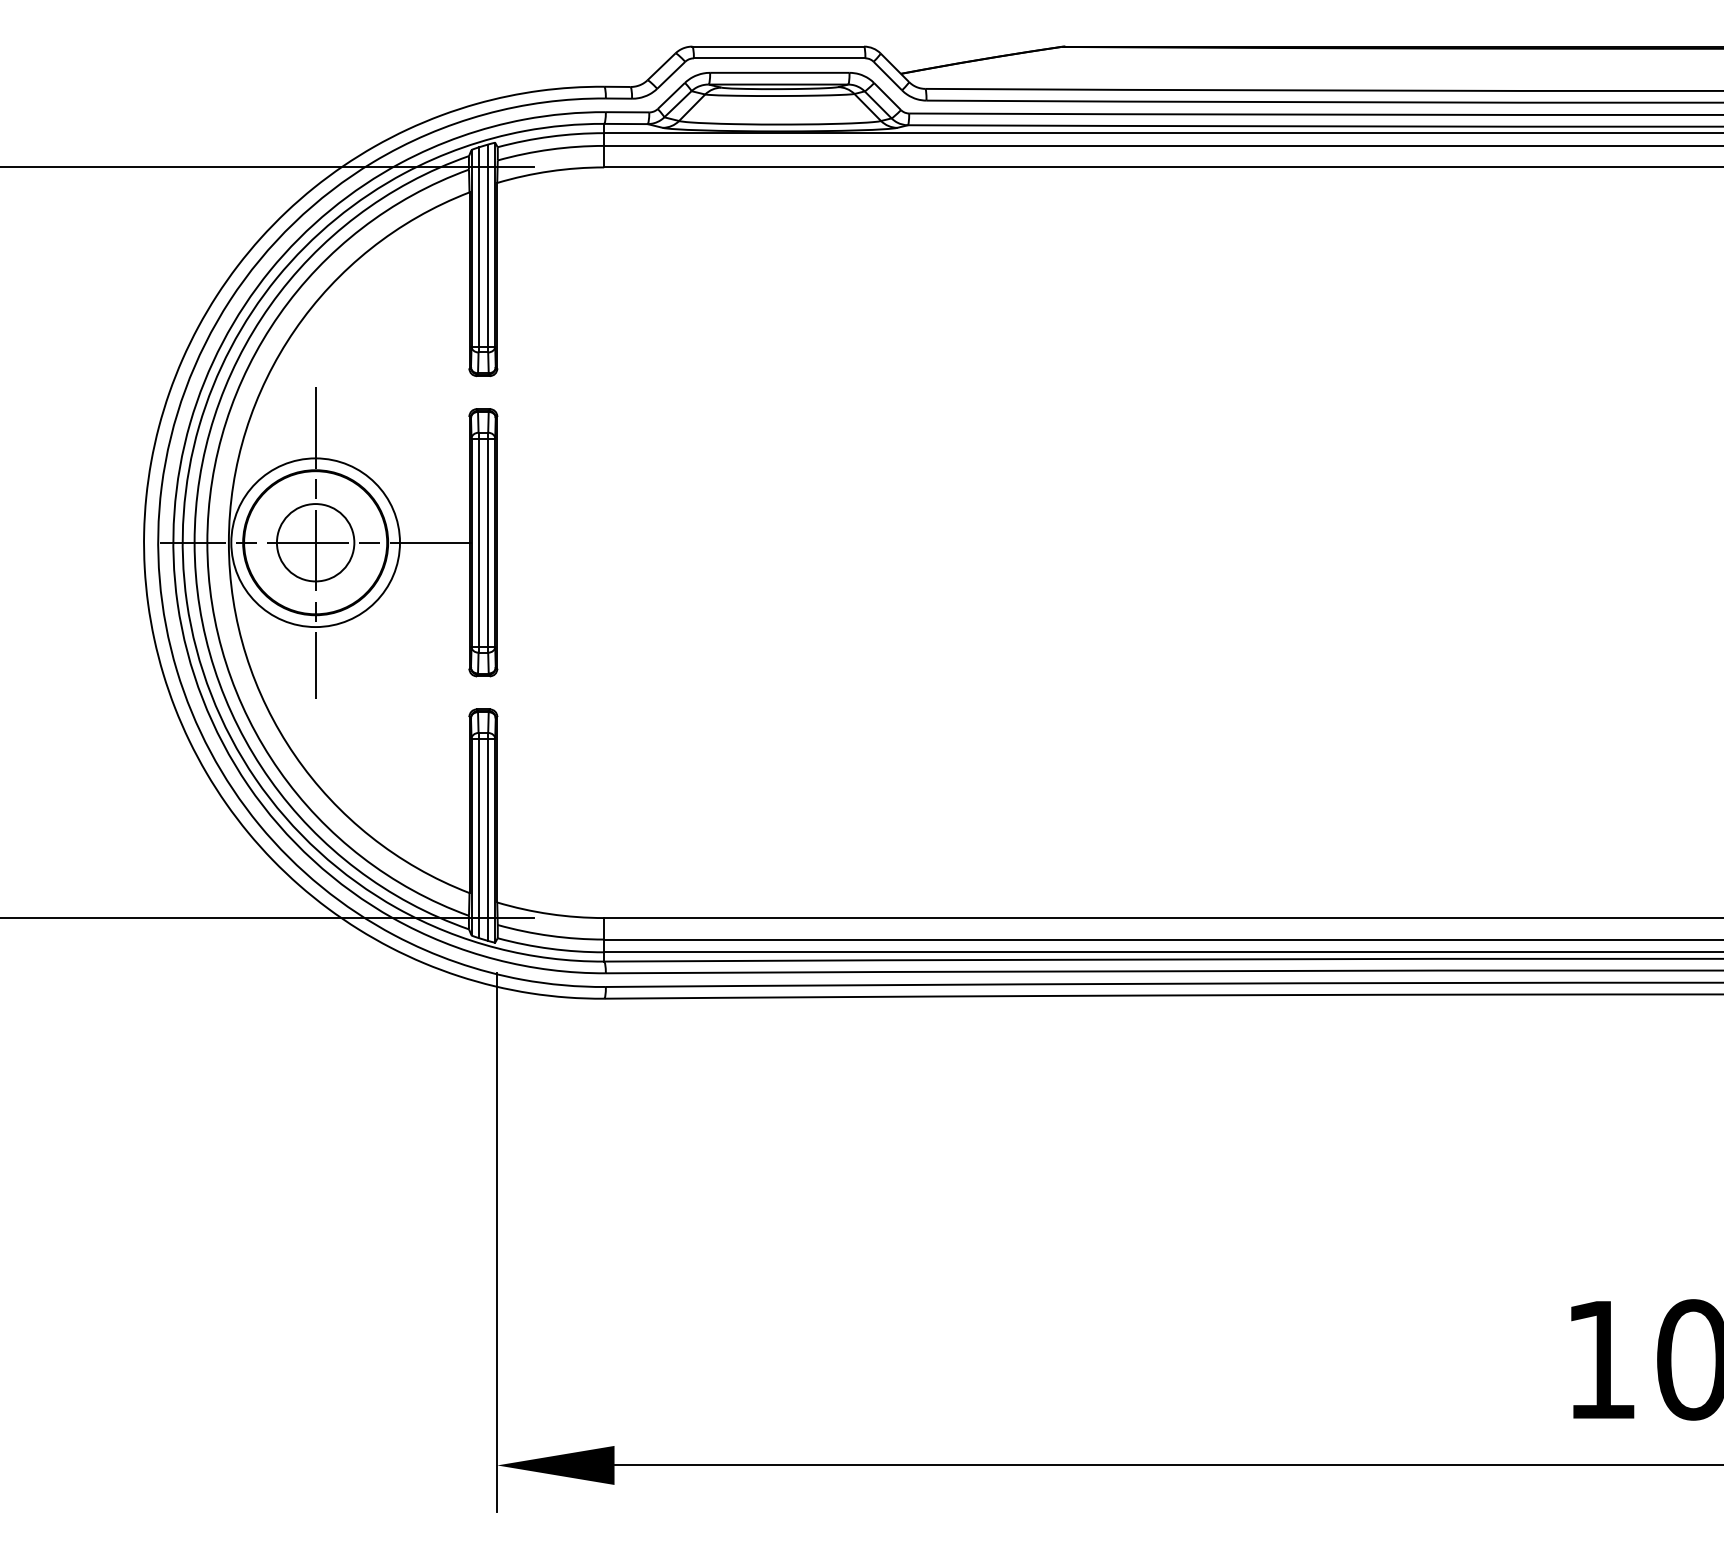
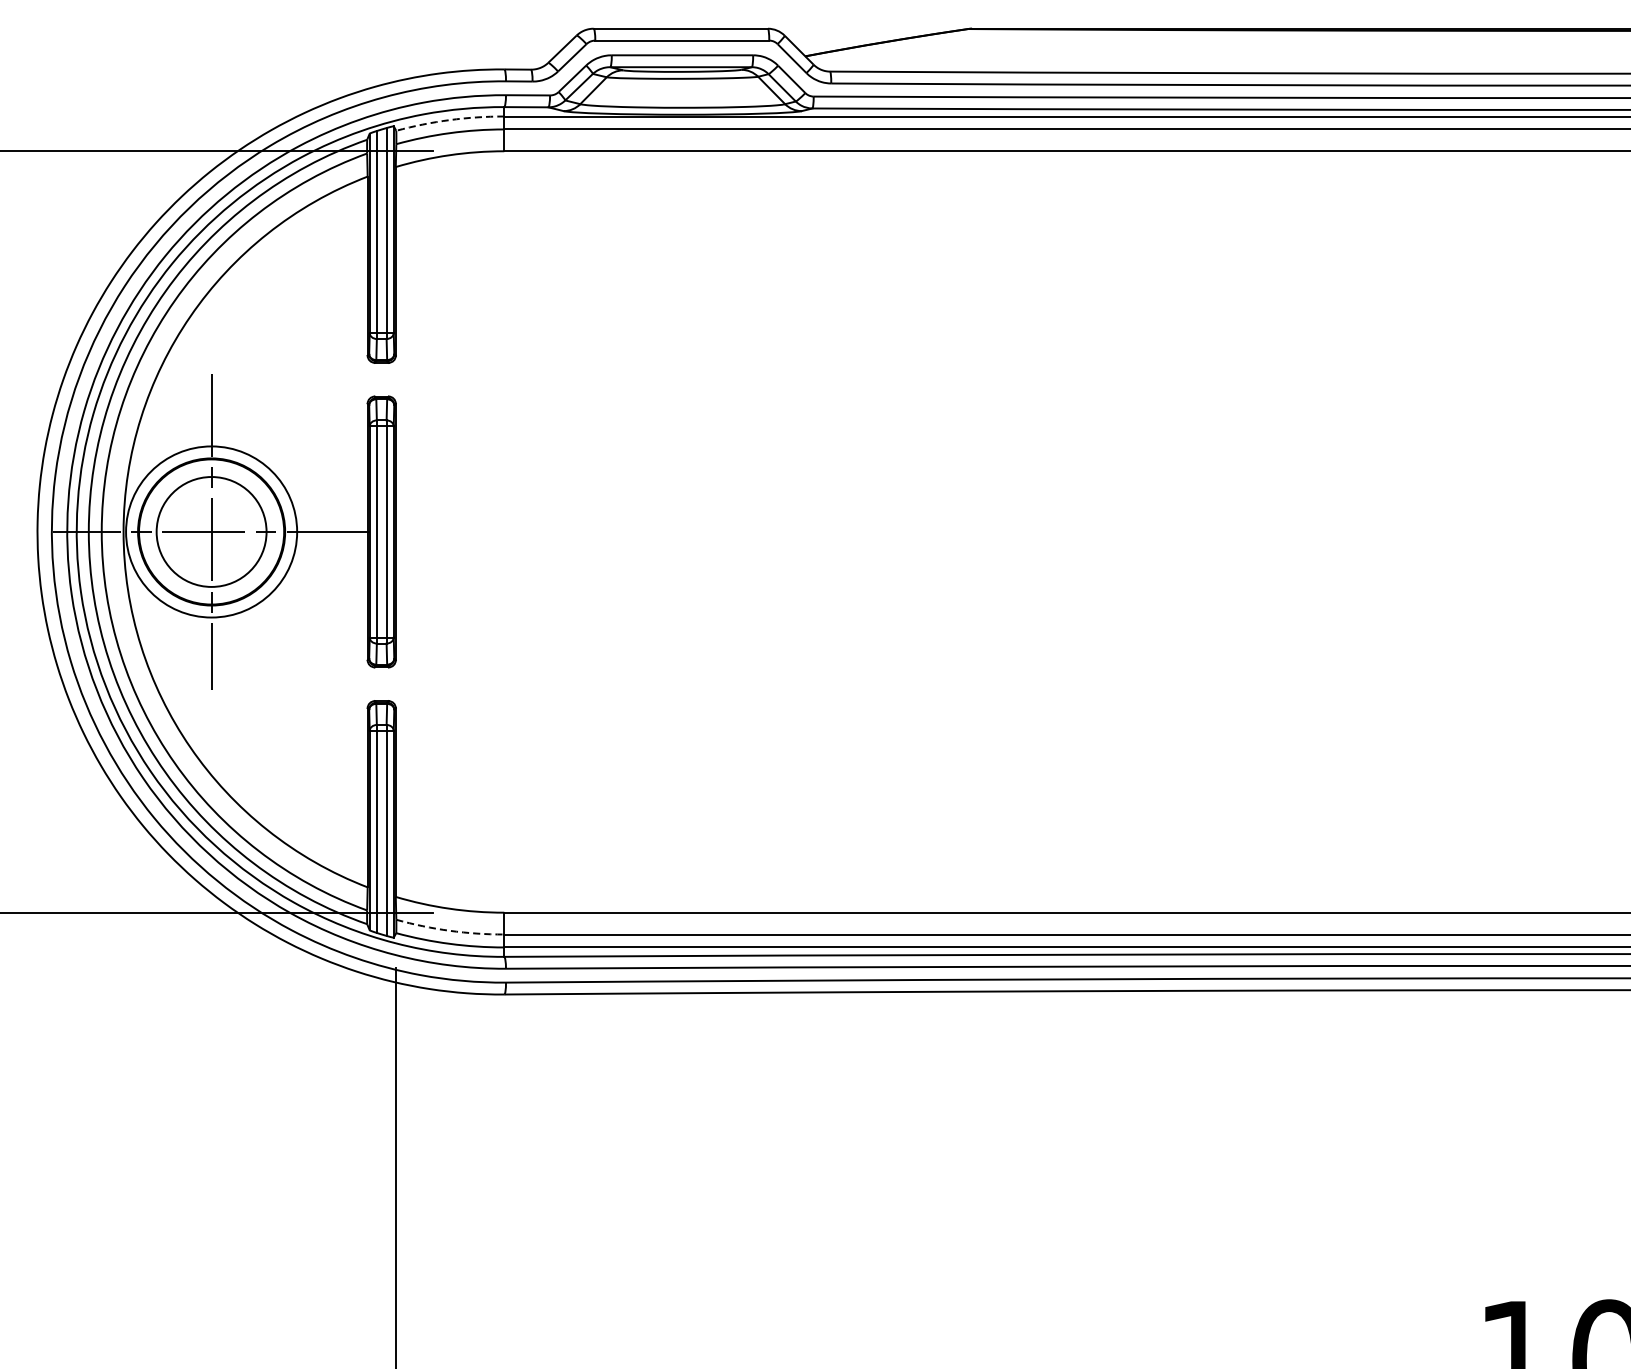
arc: (550, 136) -> (449, 119), solid -> dashed
circle: (315, 542) -> (211, 531), size x1.4
arc: (550, 935) -> (449, 930), solid -> dashed

